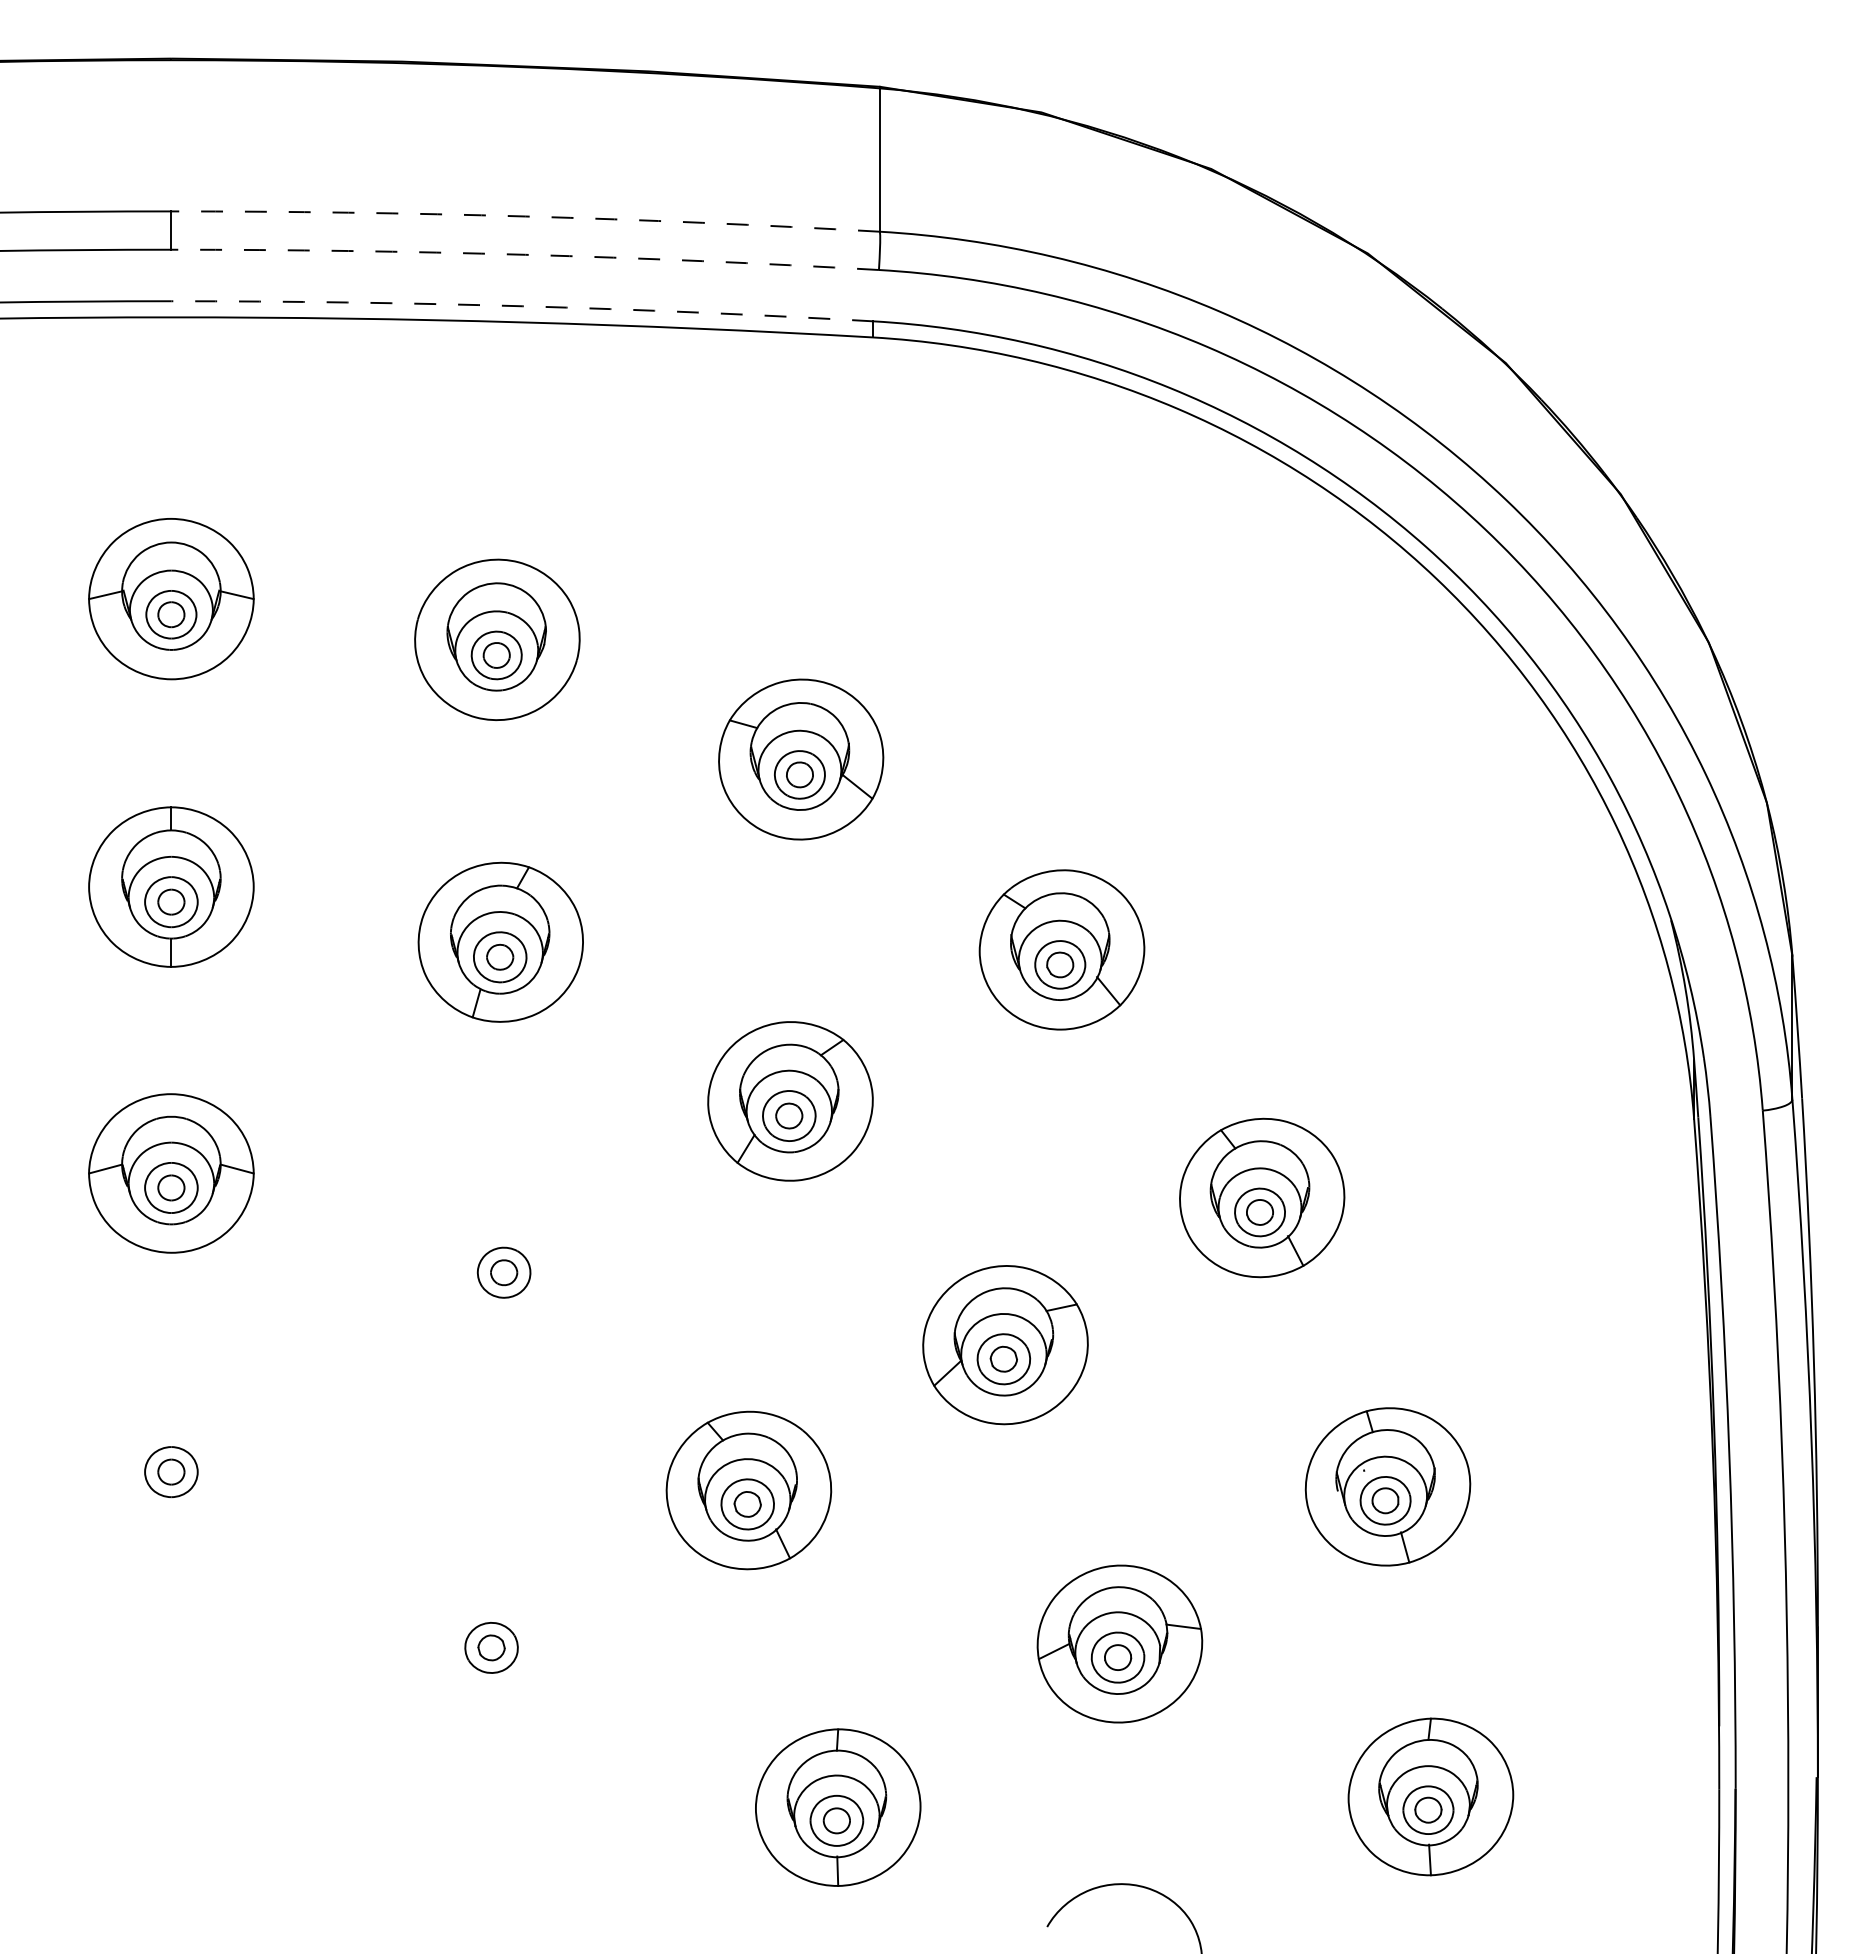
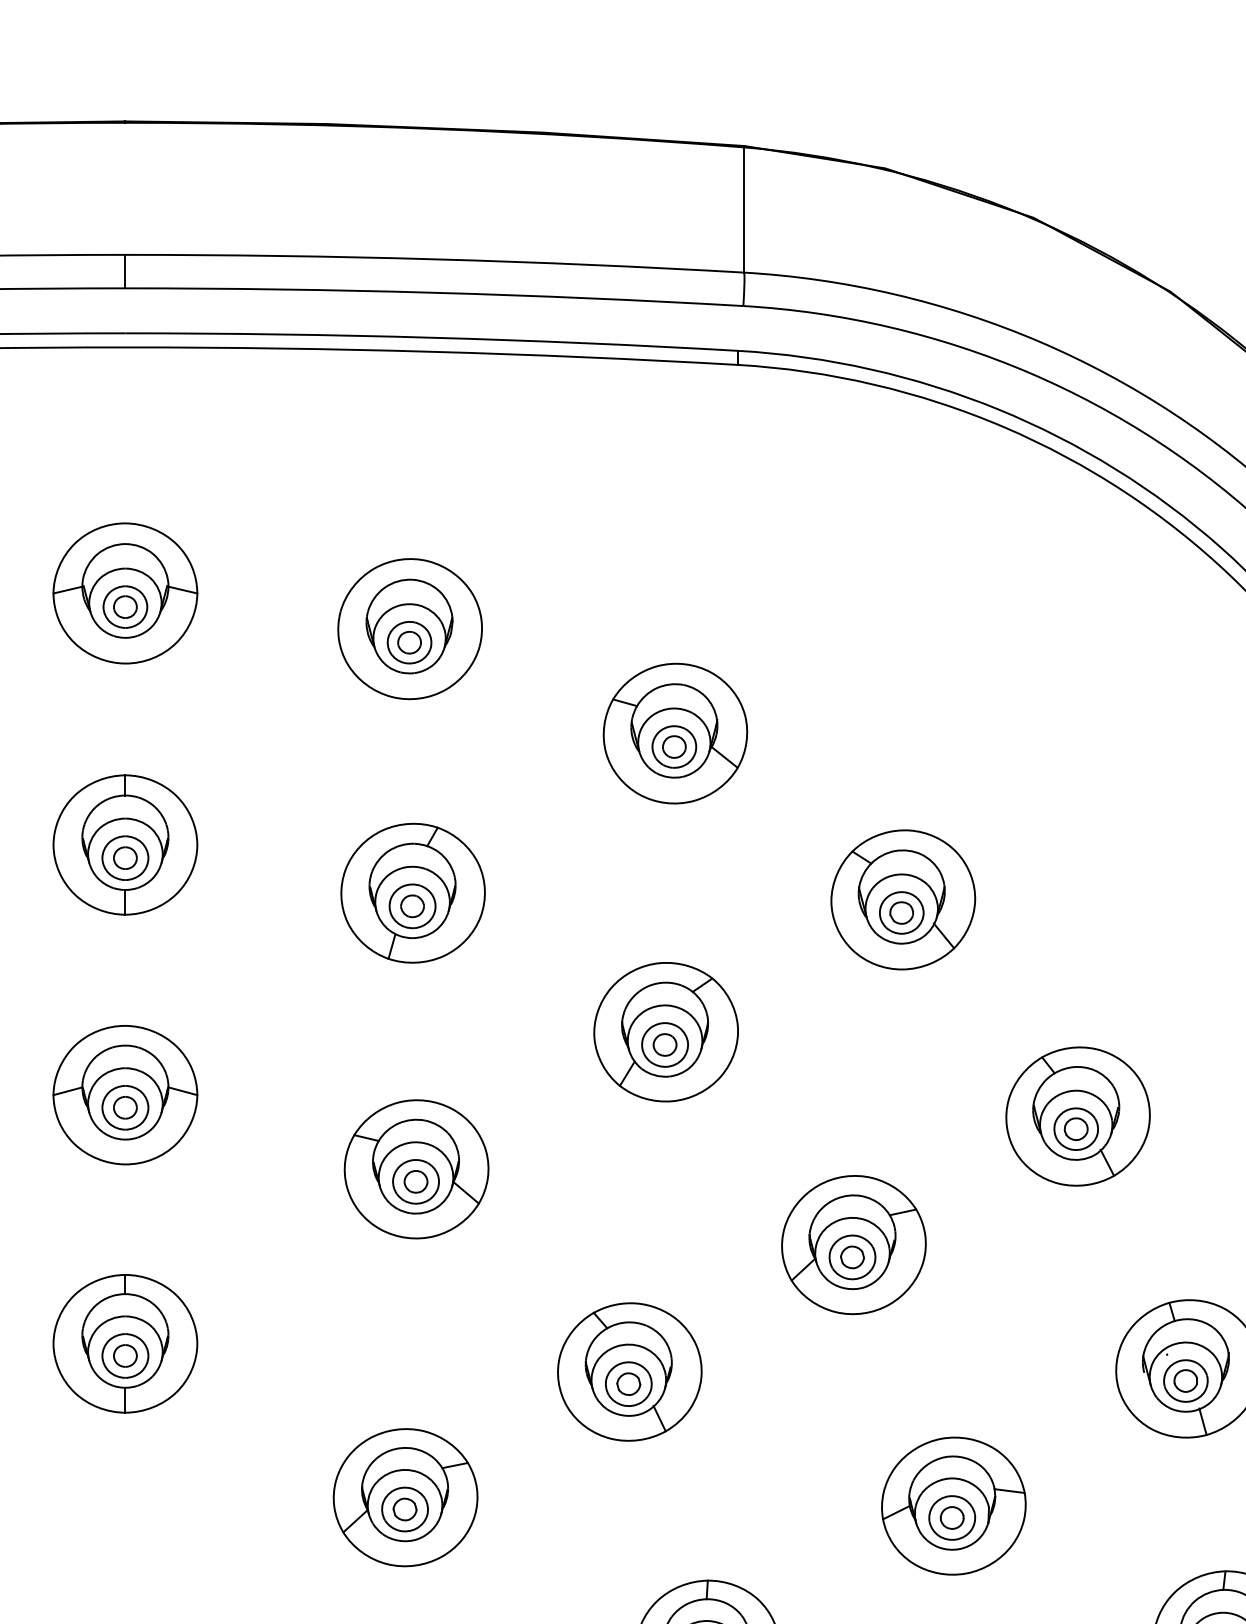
arc: (525, 216) -> (434, 259), dashed -> solid
arc: (525, 254) -> (434, 292), dashed -> solid
arc: (522, 306) -> (432, 337), dashed -> solid
part: (504, 1258) -> (416, 1169), added
part: (171, 1457) -> (125, 1343), added
part: (492, 1633) -> (405, 1496), added

